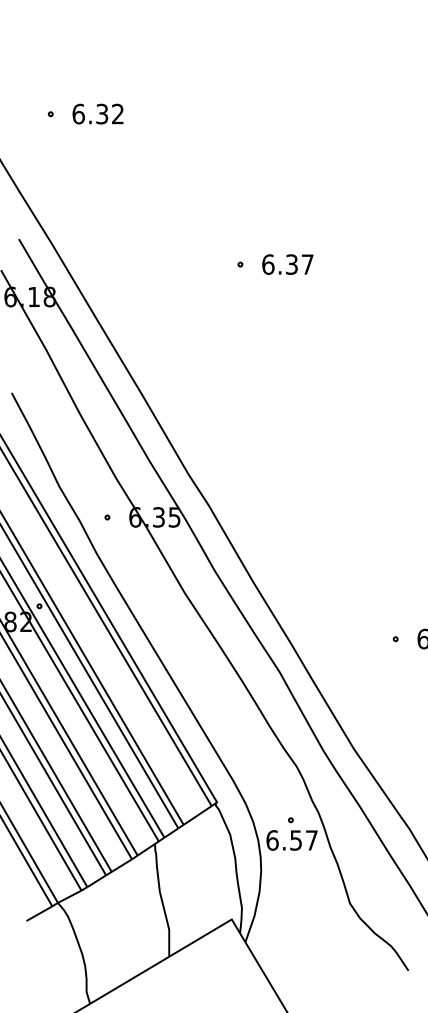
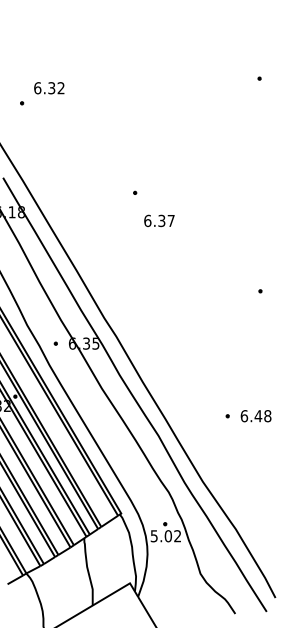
text: (98, 114) -> (49, 88), moved
text: (287, 263) -> (159, 220), moved
text: (291, 840) -> (165, 536), 6.57 -> 5.02

